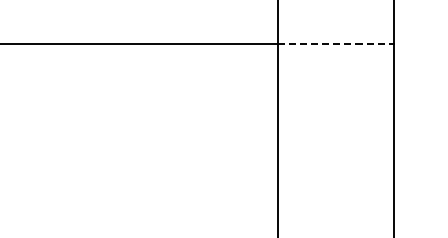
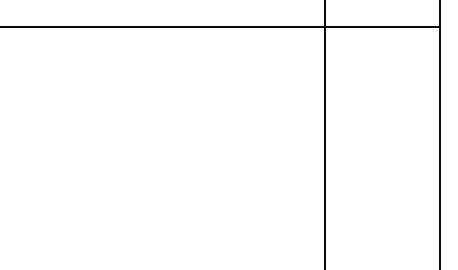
line: (335, 44) -> (382, 27), dashed -> solid

